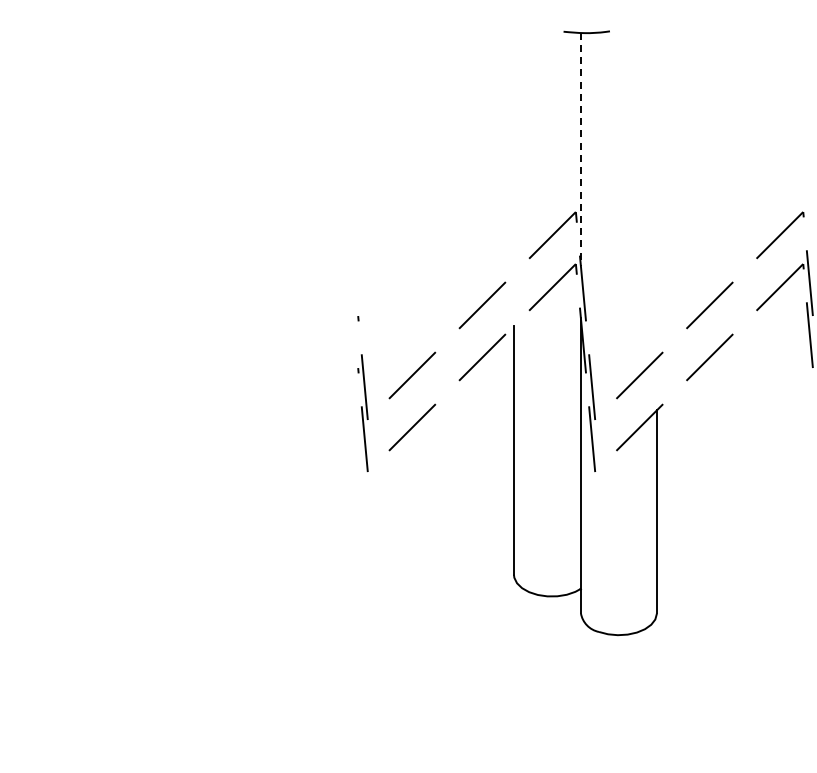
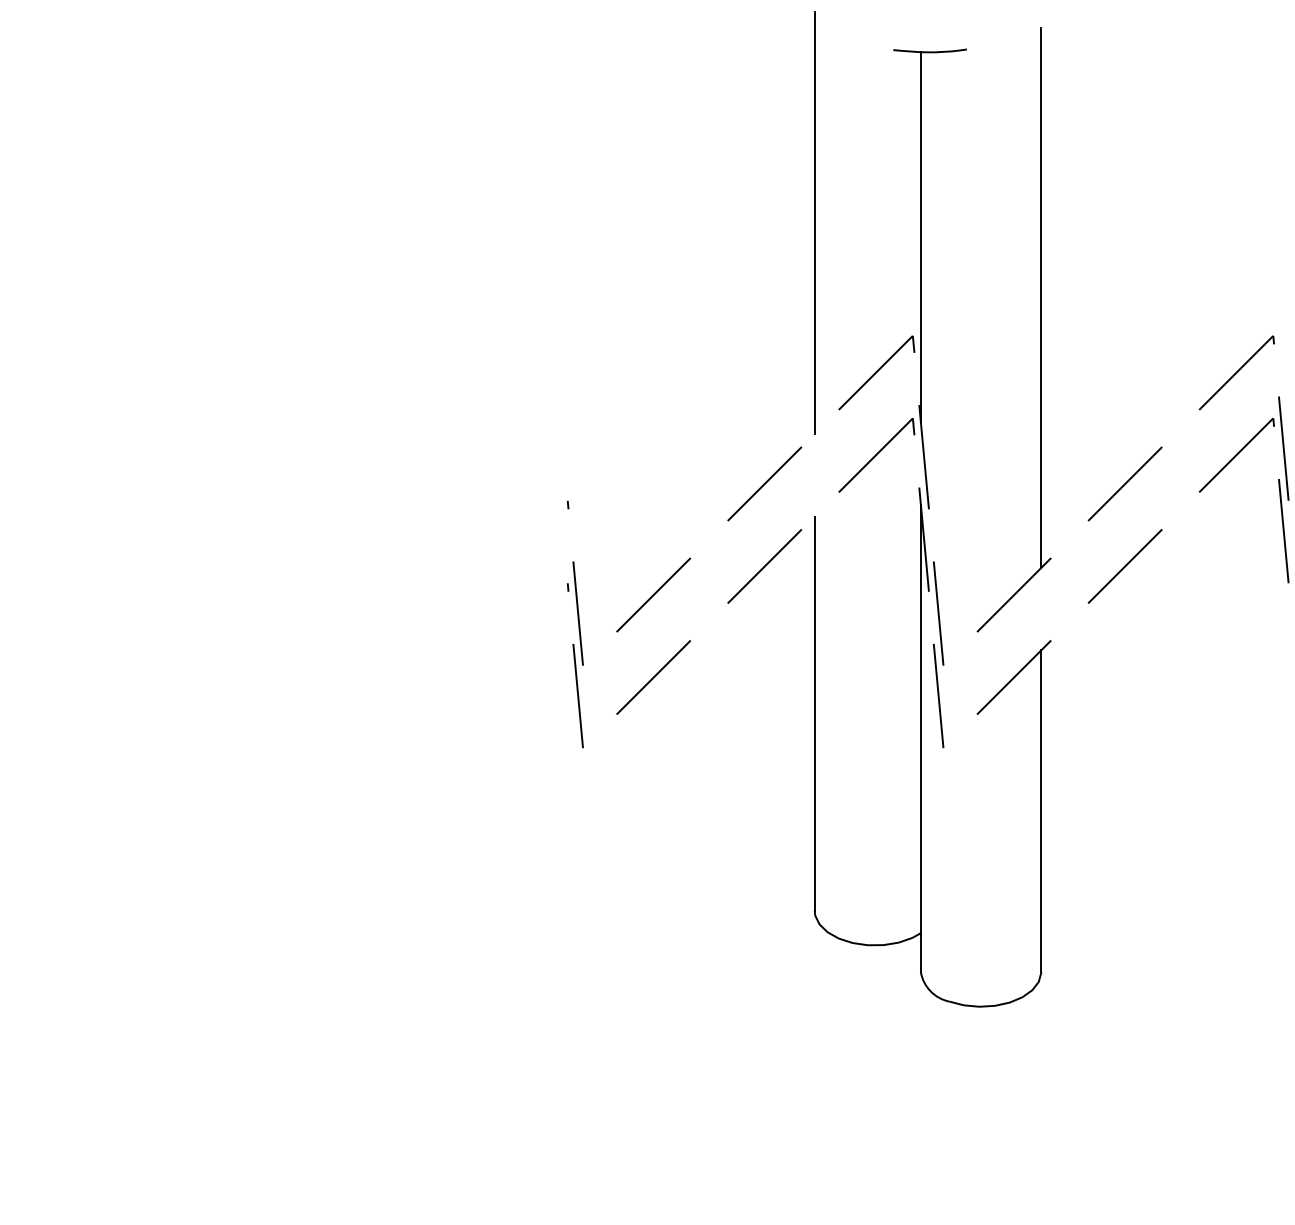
line: (513, 140) -> (813, 222), added
line: (580, 149) -> (920, 236), dashed -> solid
line: (656, 188) -> (1040, 298), added

